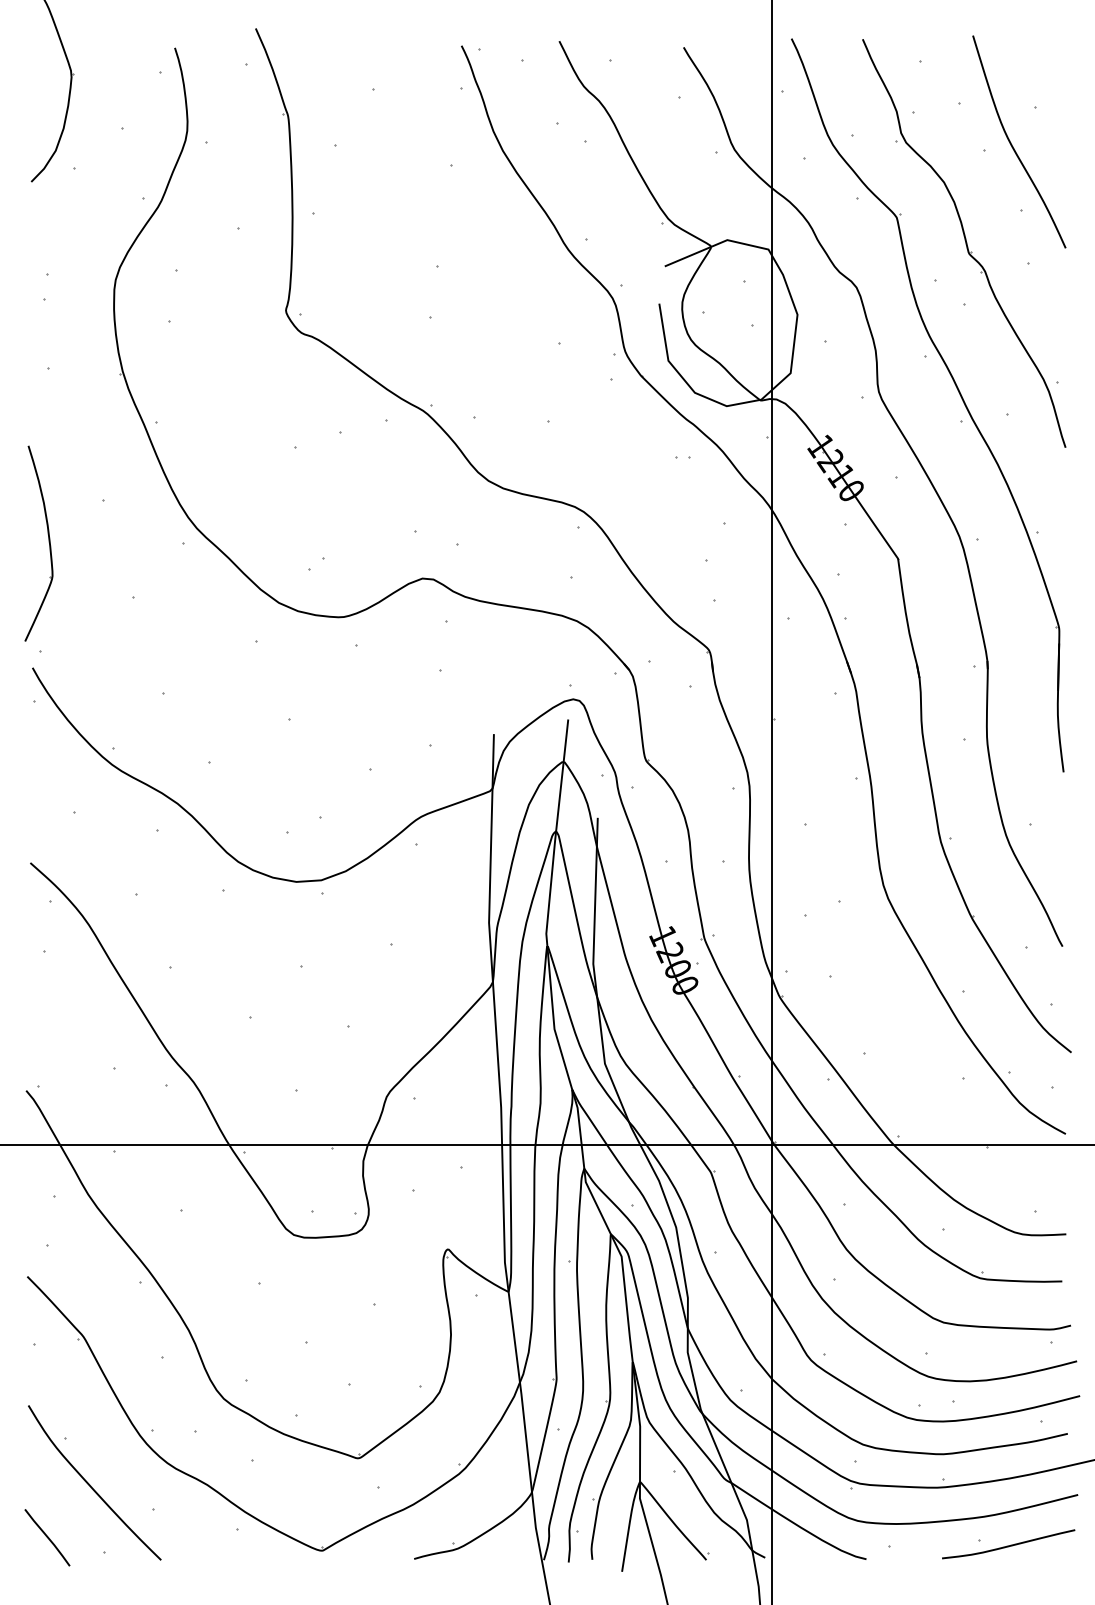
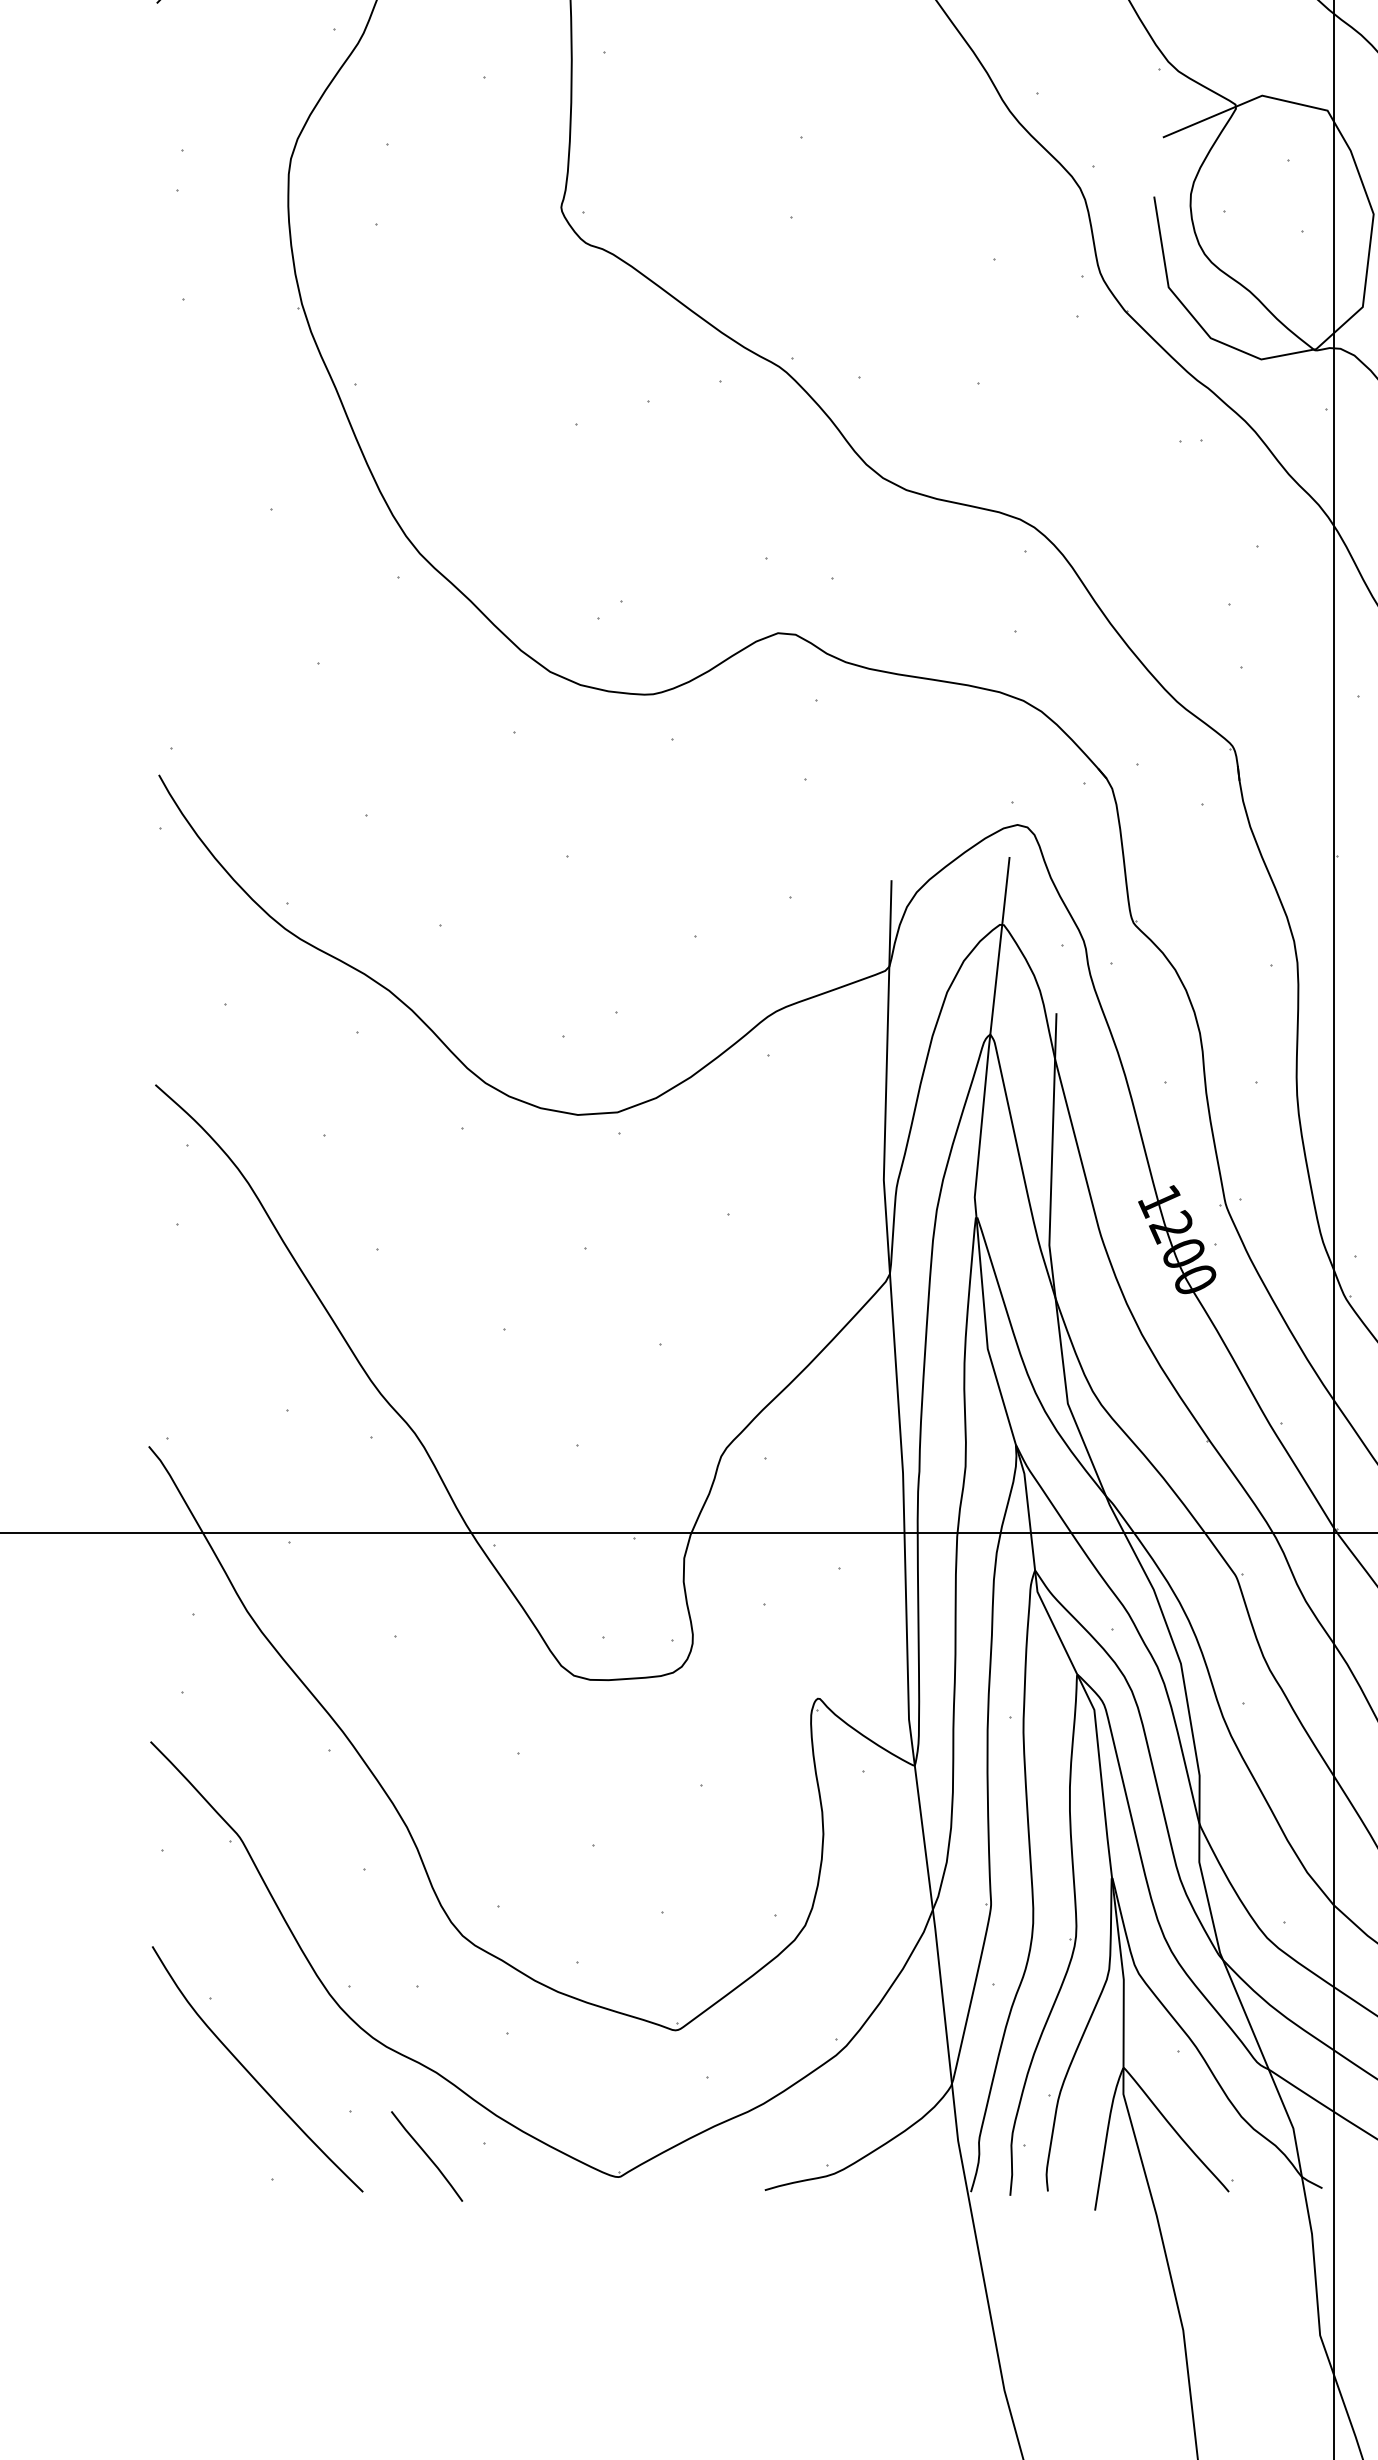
part: (48, 542) -> (184, 575), removed
curve: (47, 1537) -> (427, 2156), moved

